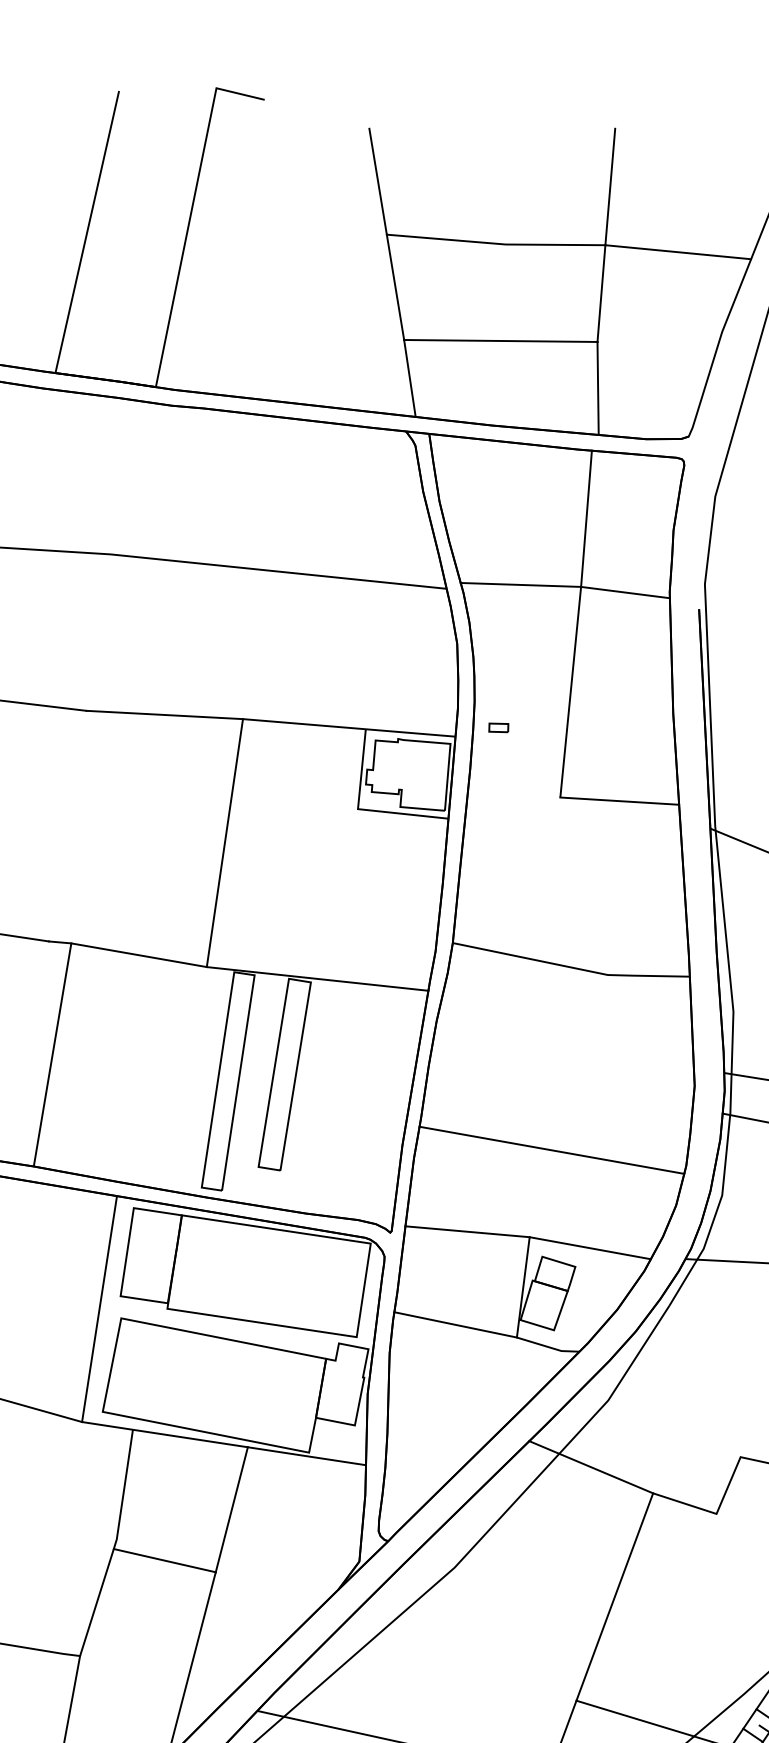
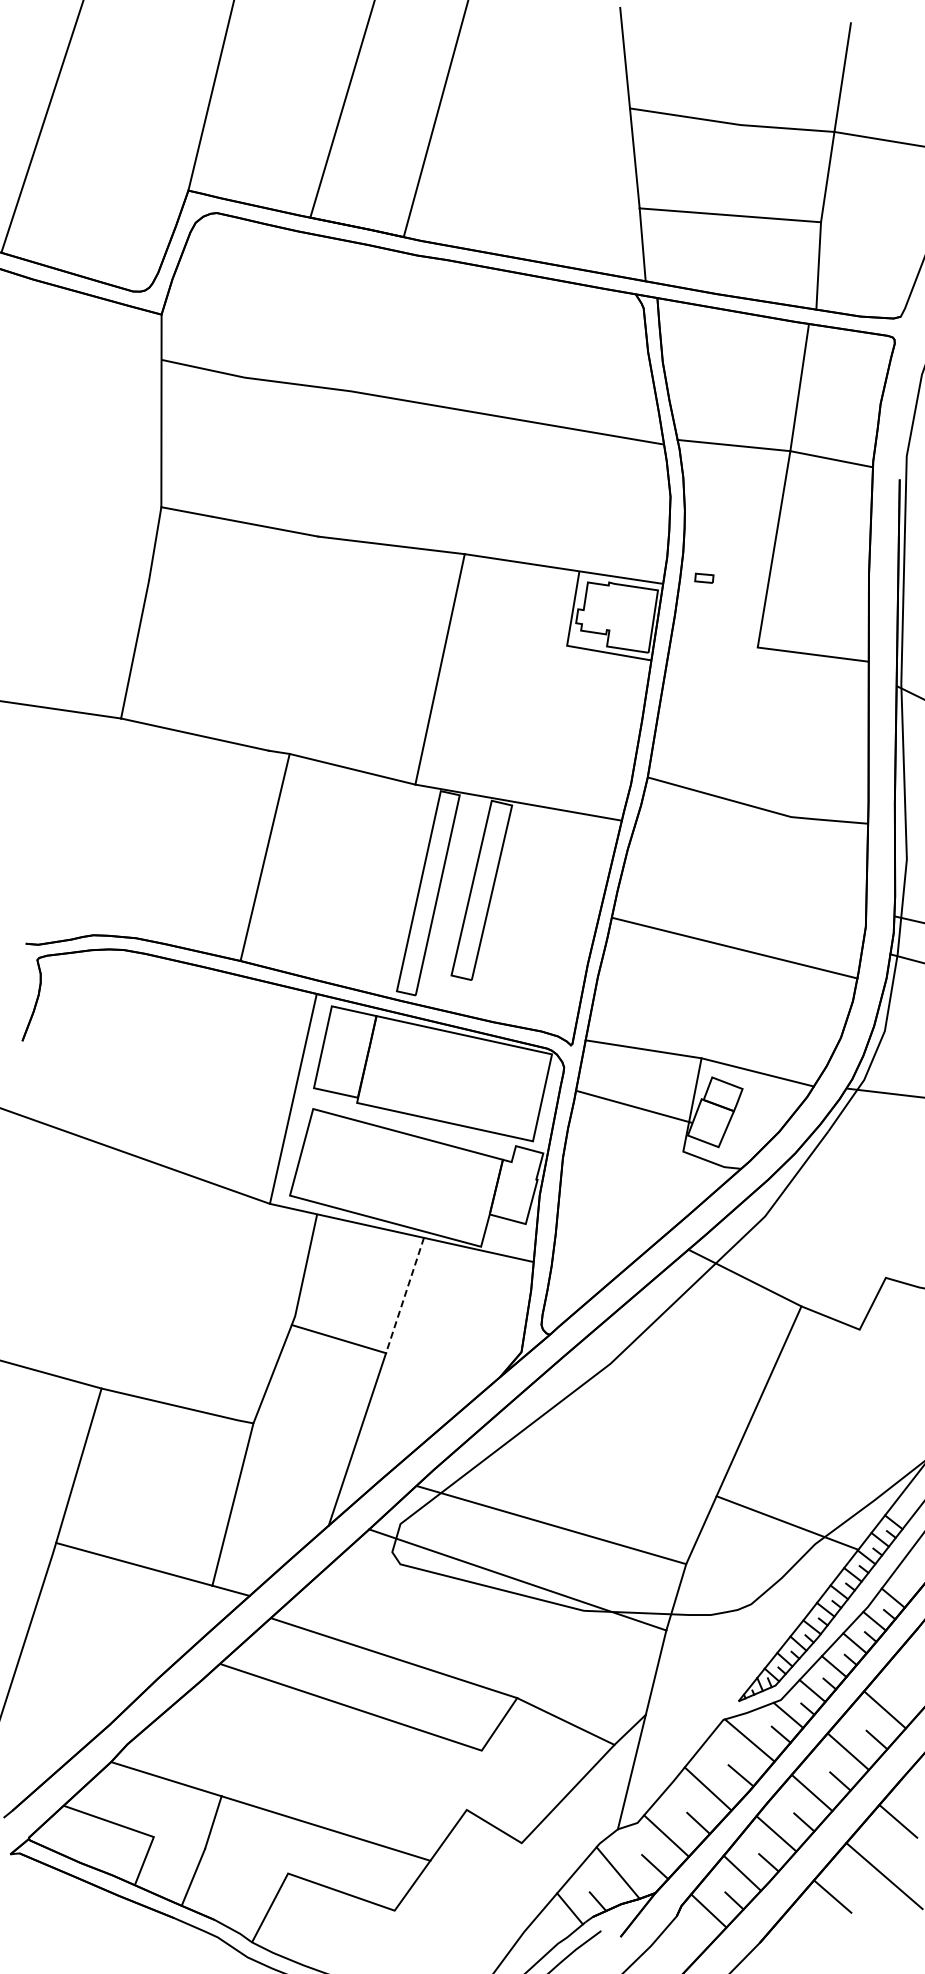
line: (551, 1149) -> (734, 947), moved
line: (455, 1324) -> (634, 1106), moved
line: (232, 1509) -> (405, 1295), solid -> dashed

